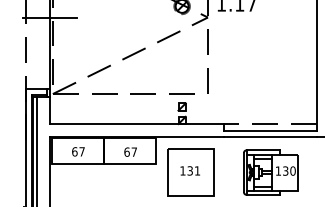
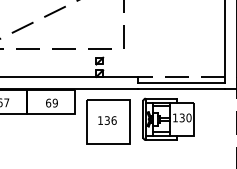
text: (134, 151) -> (55, 102), 67 -> 69
text: (197, 170) -> (114, 120), 131 -> 136
part: (270, 172) -> (168, 119), moved

